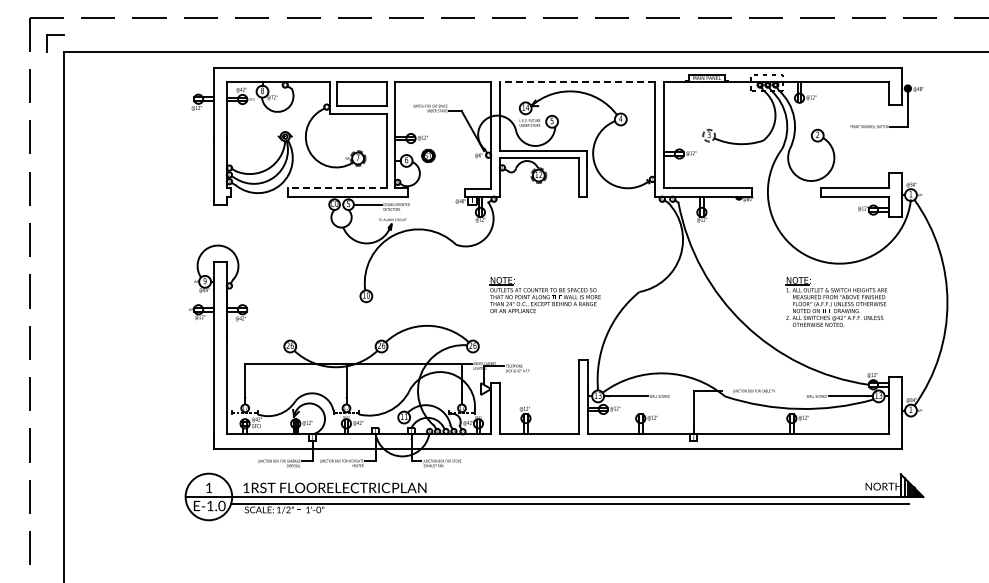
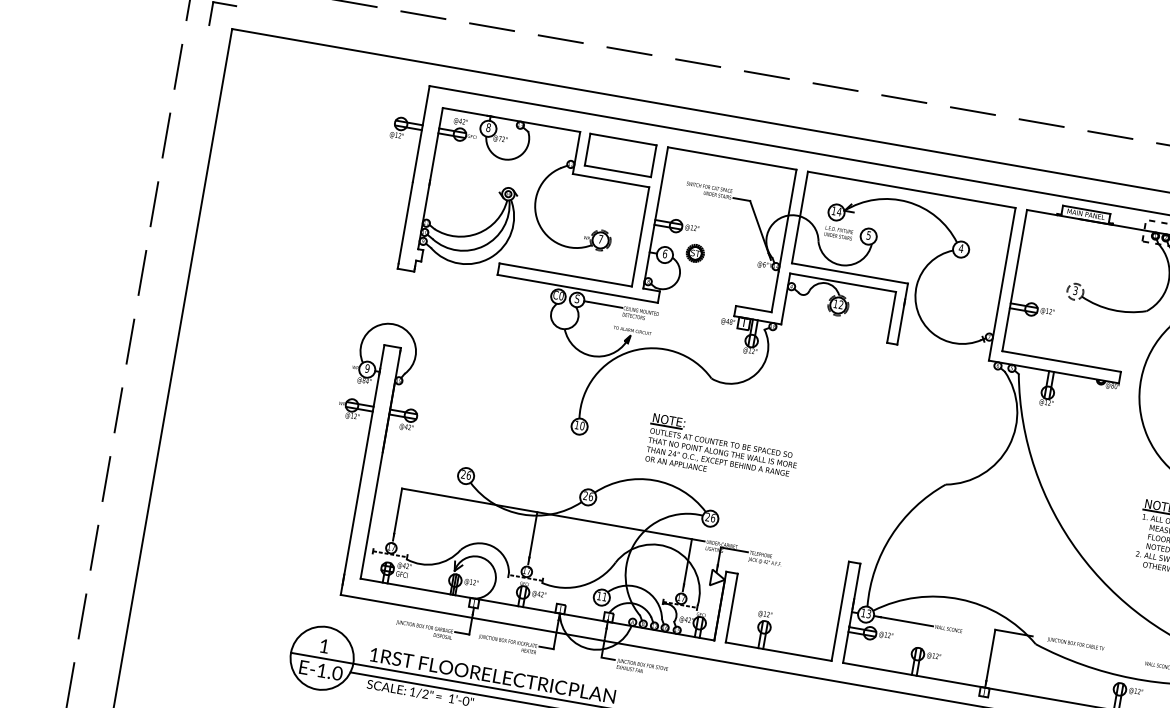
line: (577, 82) -> (911, 190), dashed -> solid
line: (336, 187) -> (565, 274), dashed -> solid
part: (544, 295) -> (721, 450), moved

